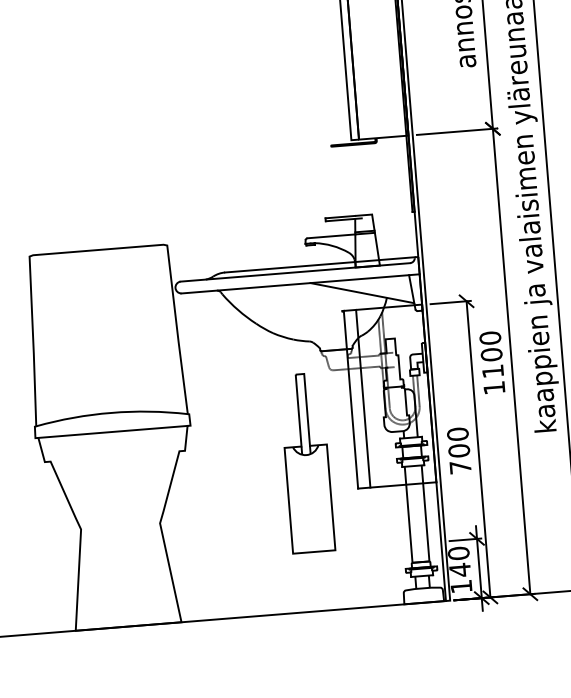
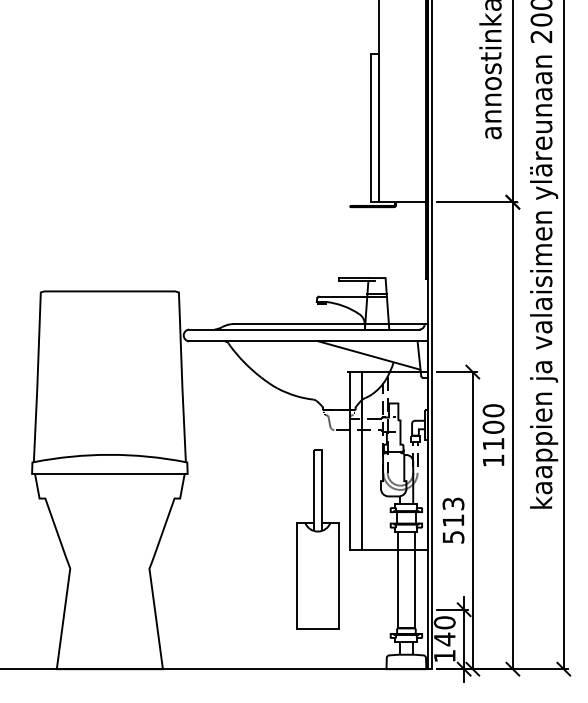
text: (459, 450) -> (453, 520), 700 -> 513
part: (306, 463) -> (317, 539), moved

